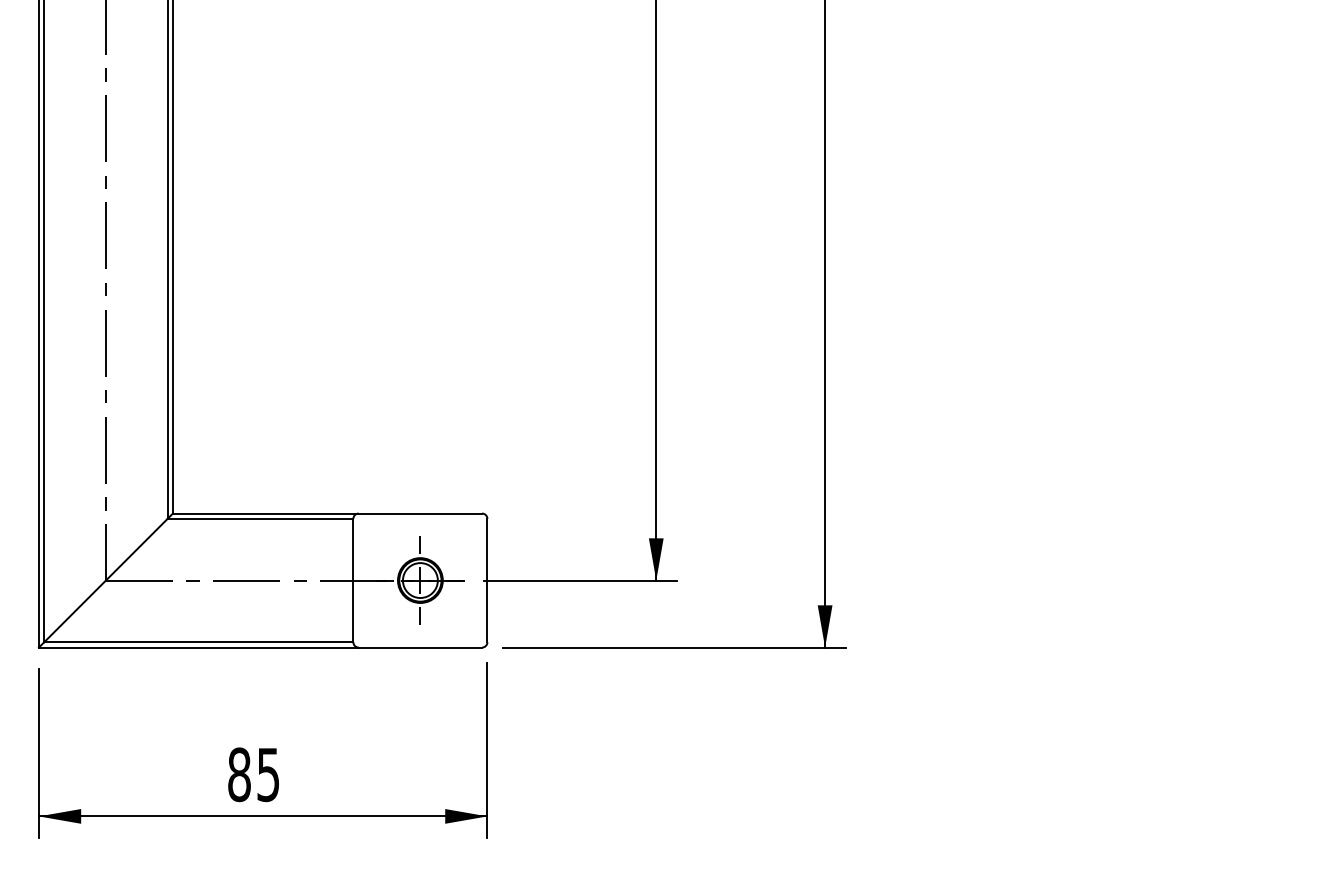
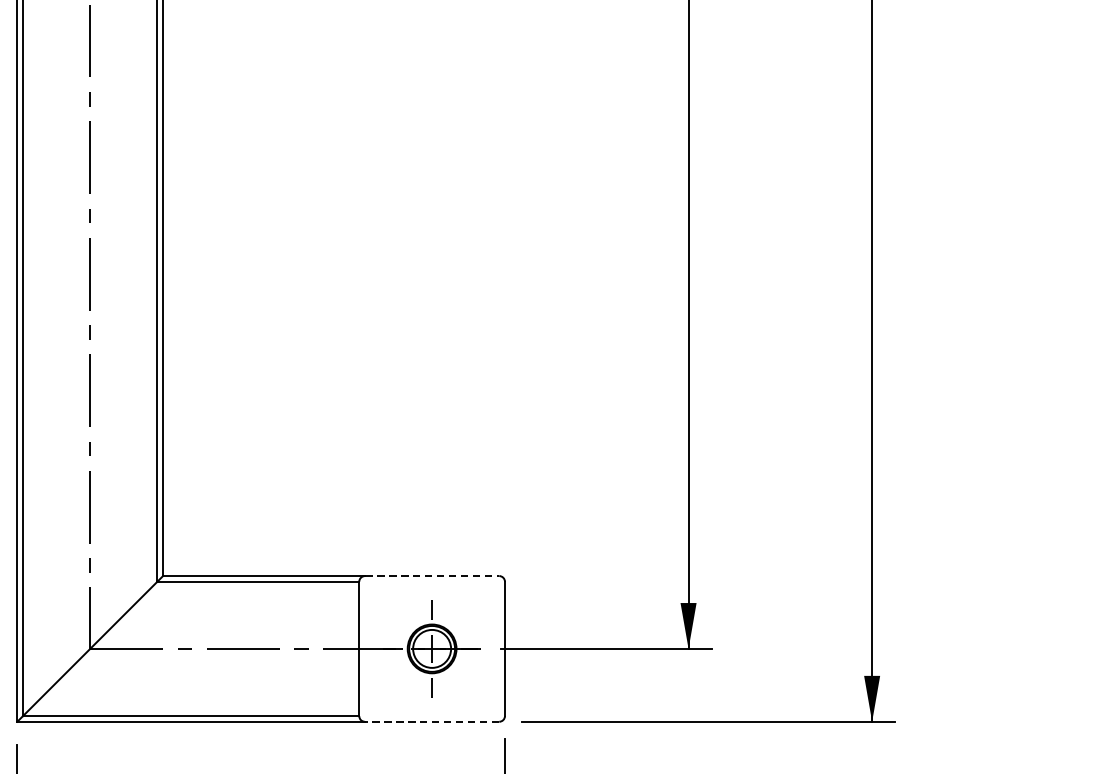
line: (420, 513) -> (432, 576), solid -> dashed
line: (420, 647) -> (432, 721), solid -> dashed

